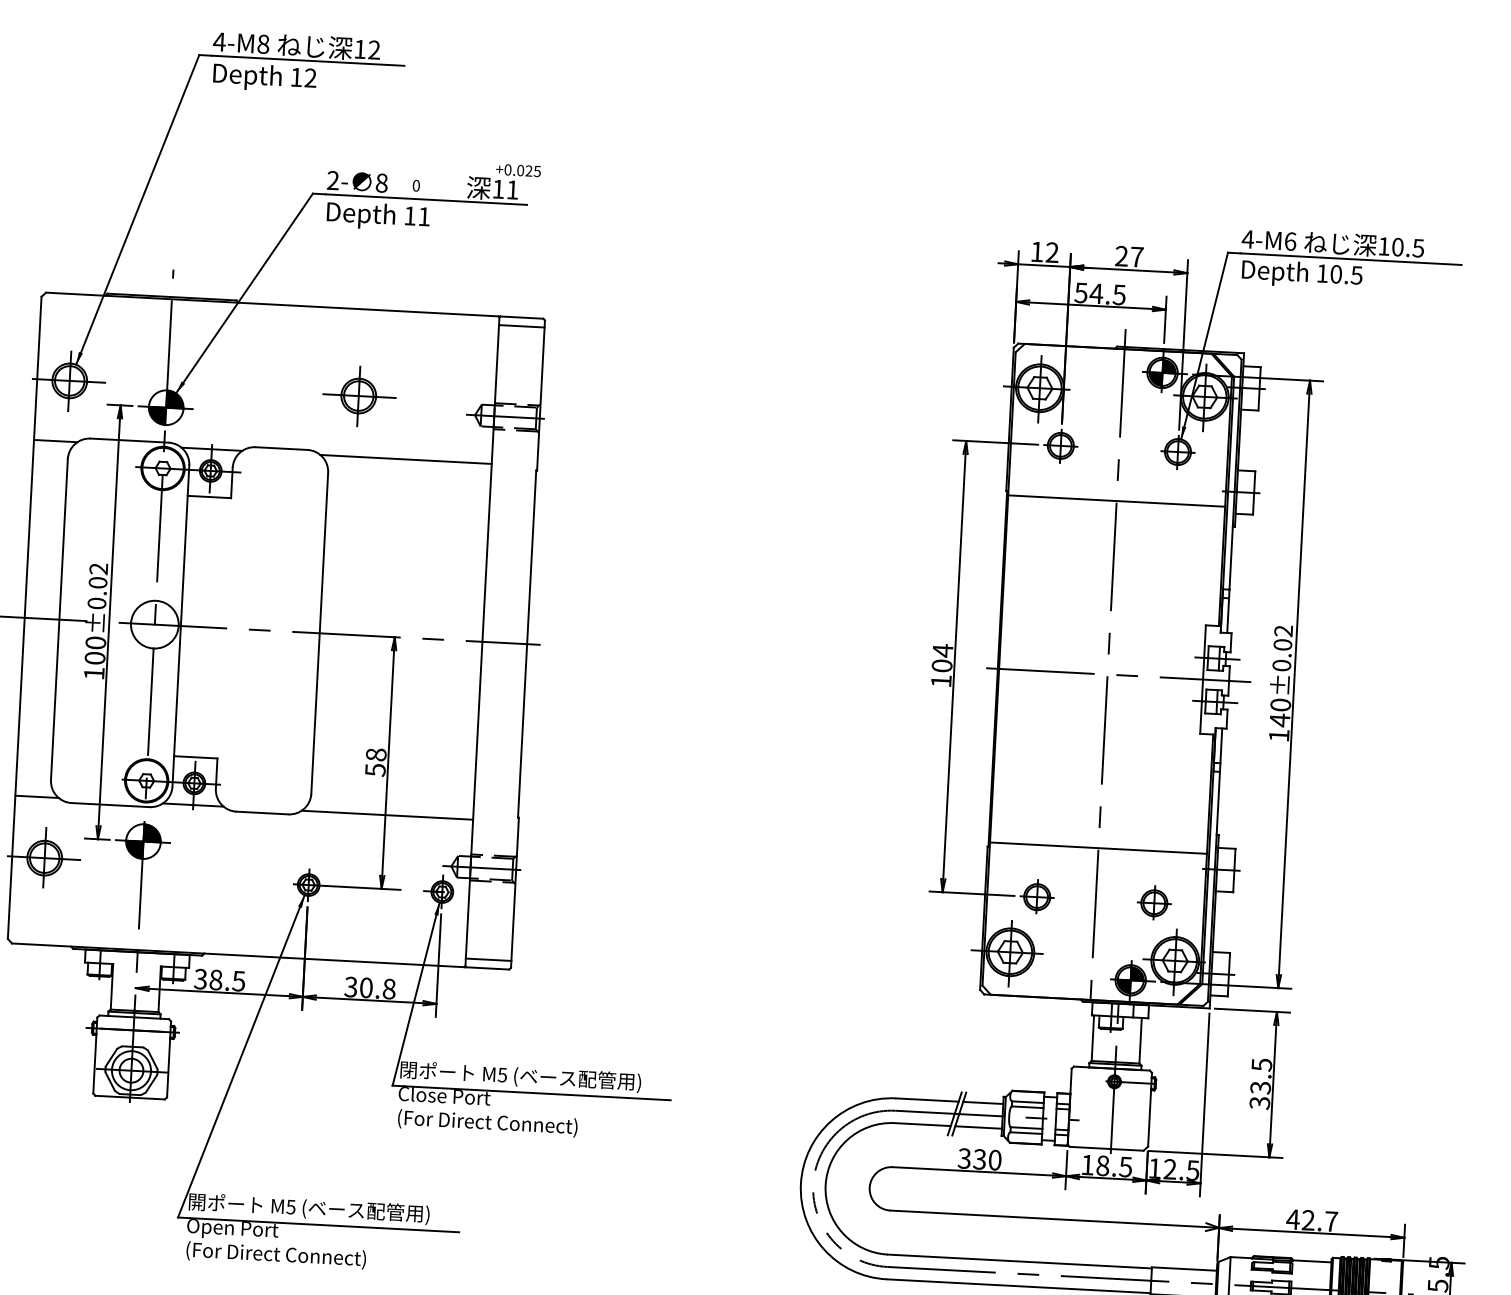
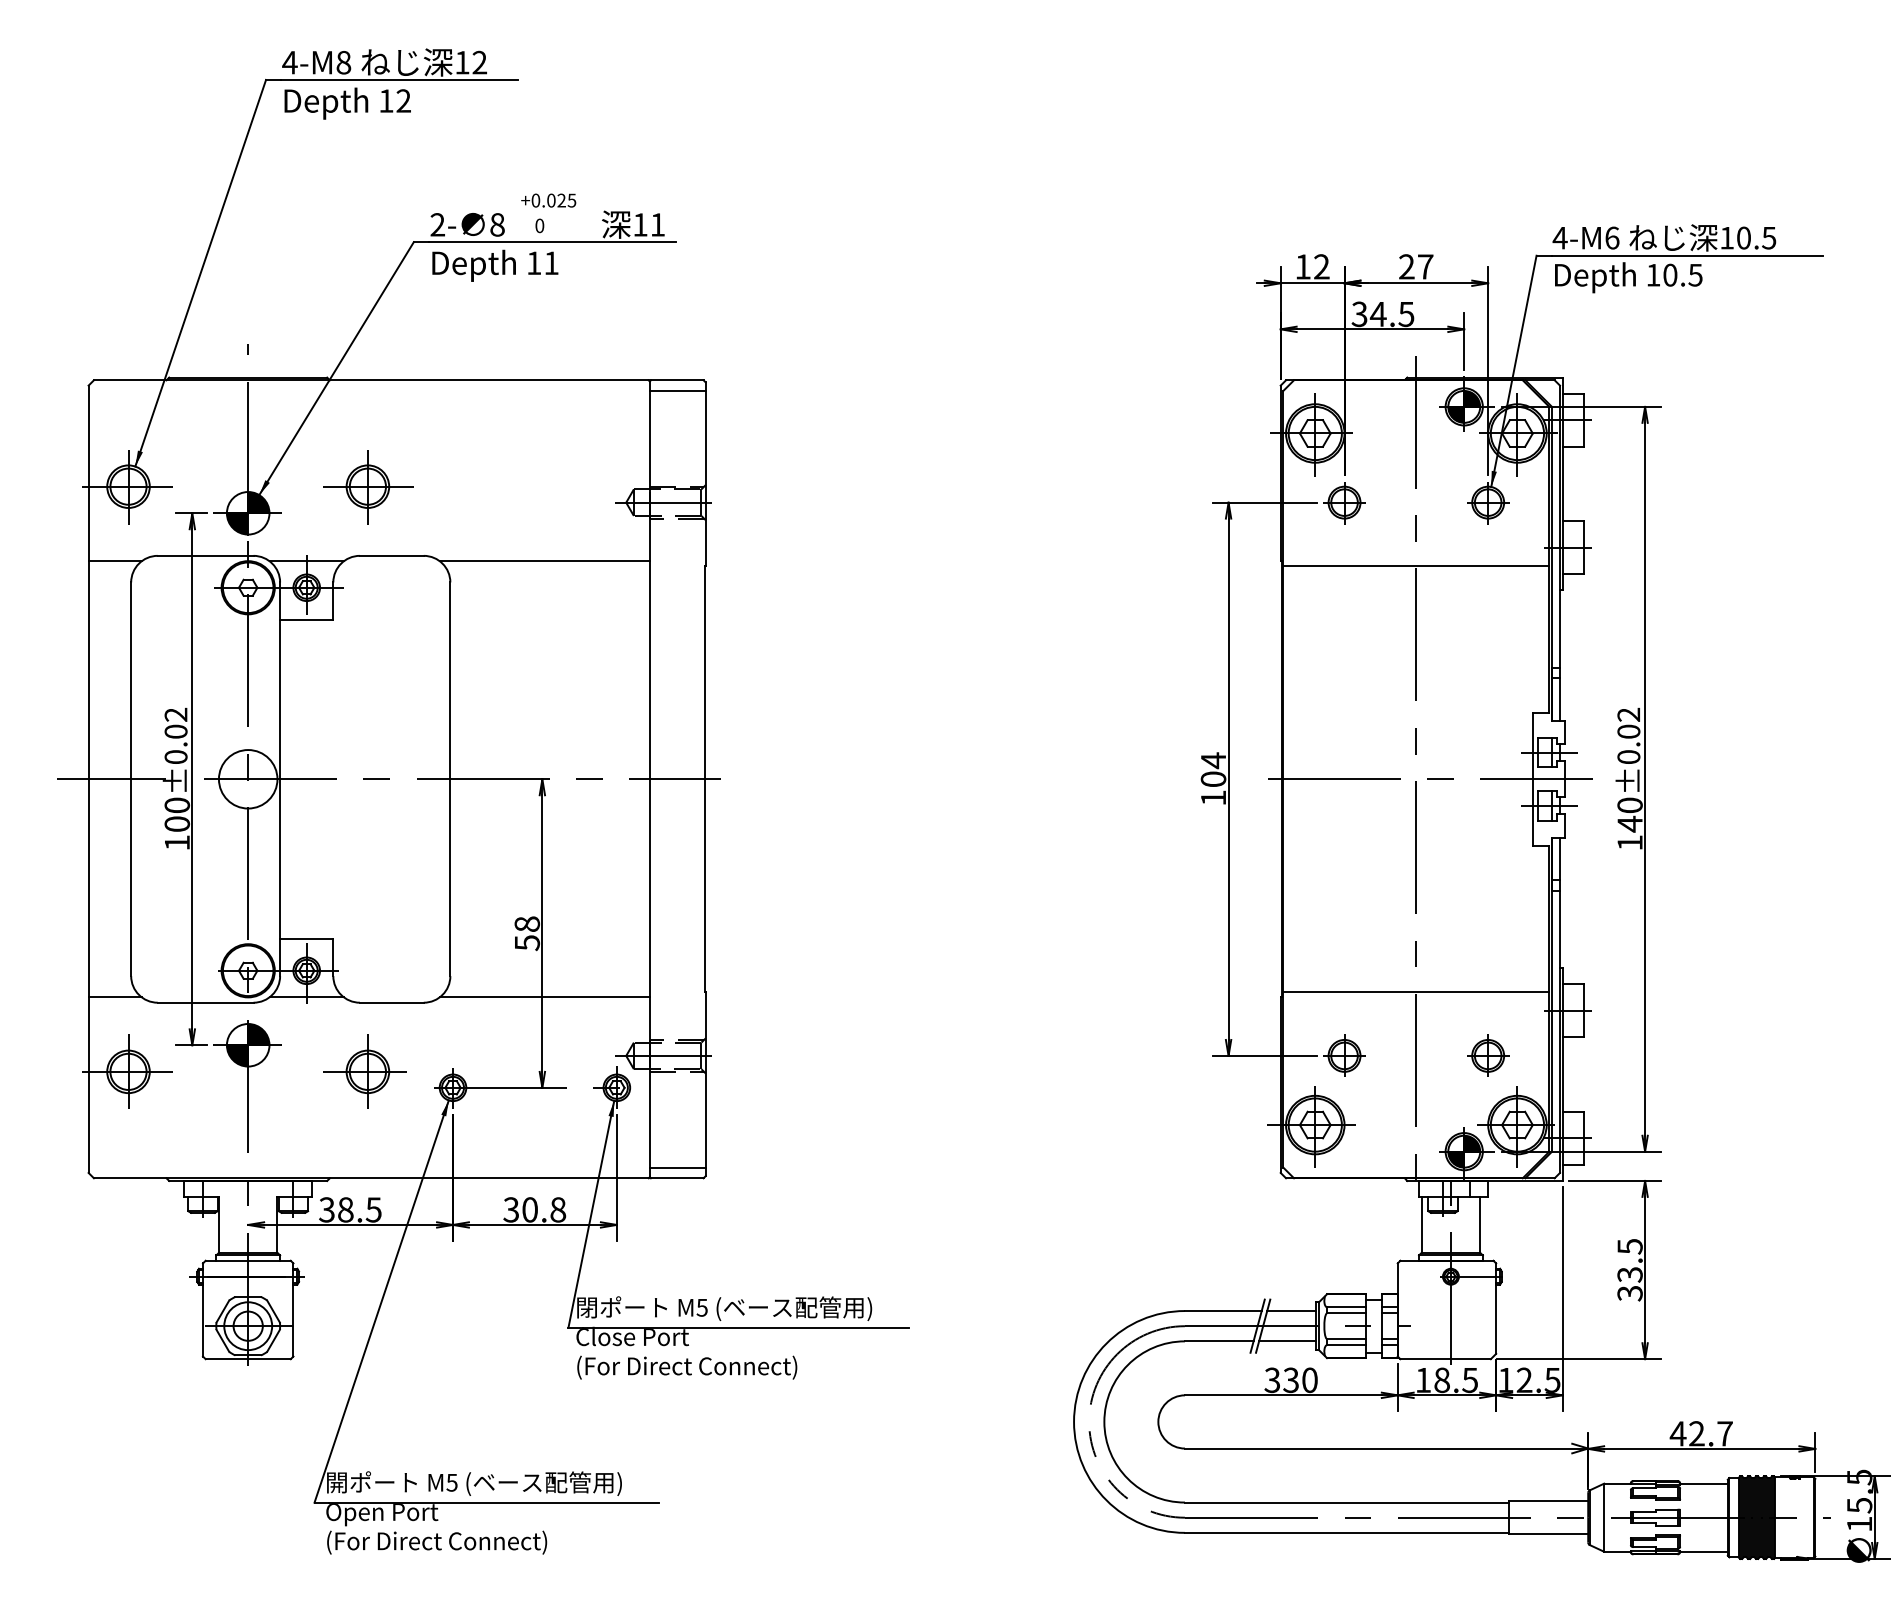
text: (518, 170) -> (548, 200), moved
text: (1081, 292) -> (1359, 313), 54.5 -> 34.5
part: (359, 396) -> (368, 487), moved
part: (237, 867) -> (364, 1071), added

